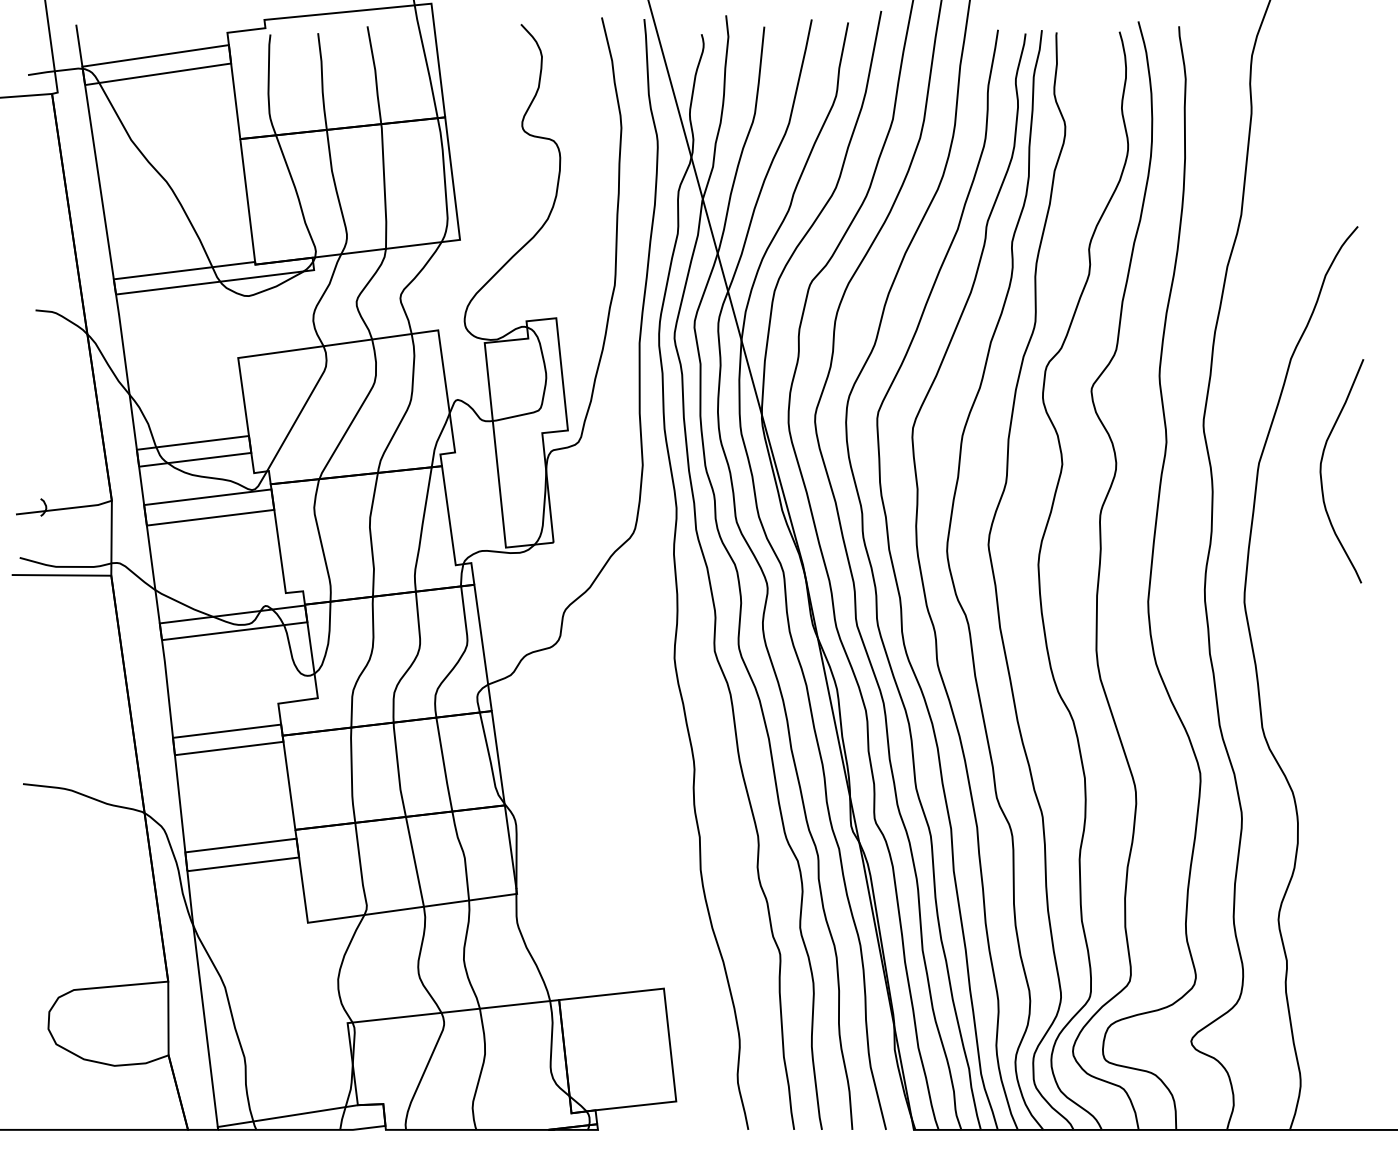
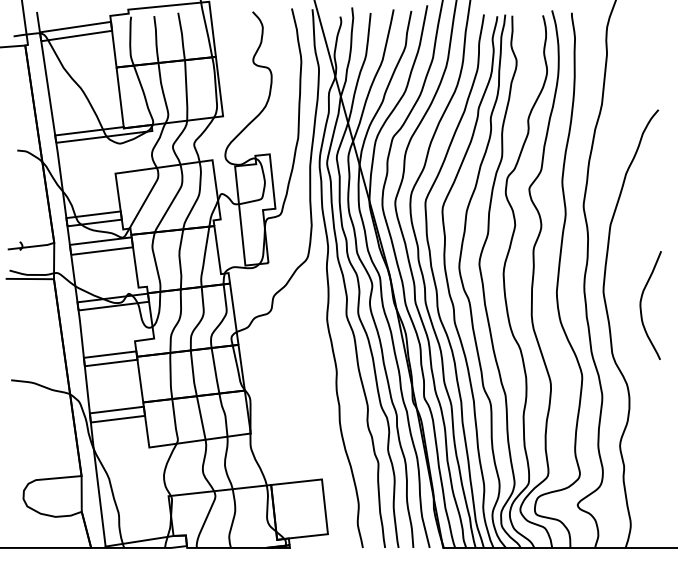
curve: (1322, 471) -> (641, 305), moved

